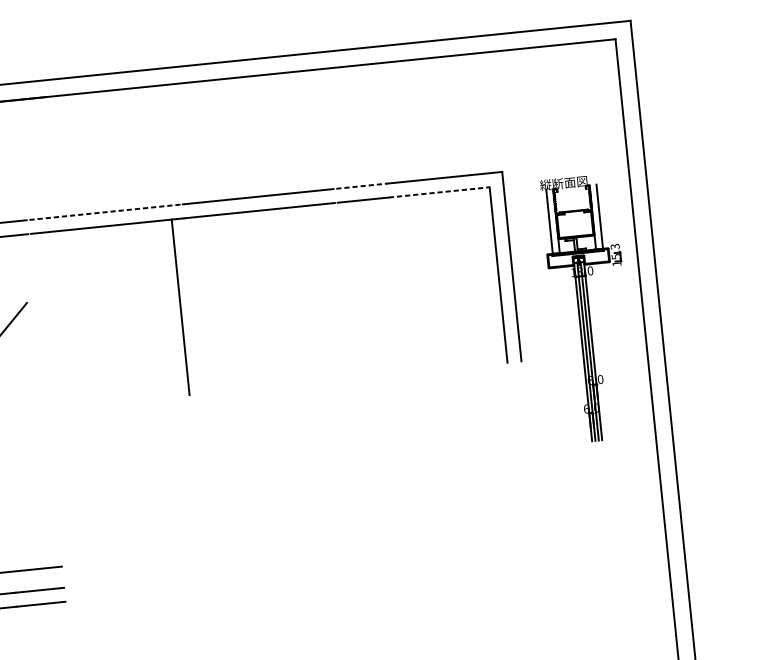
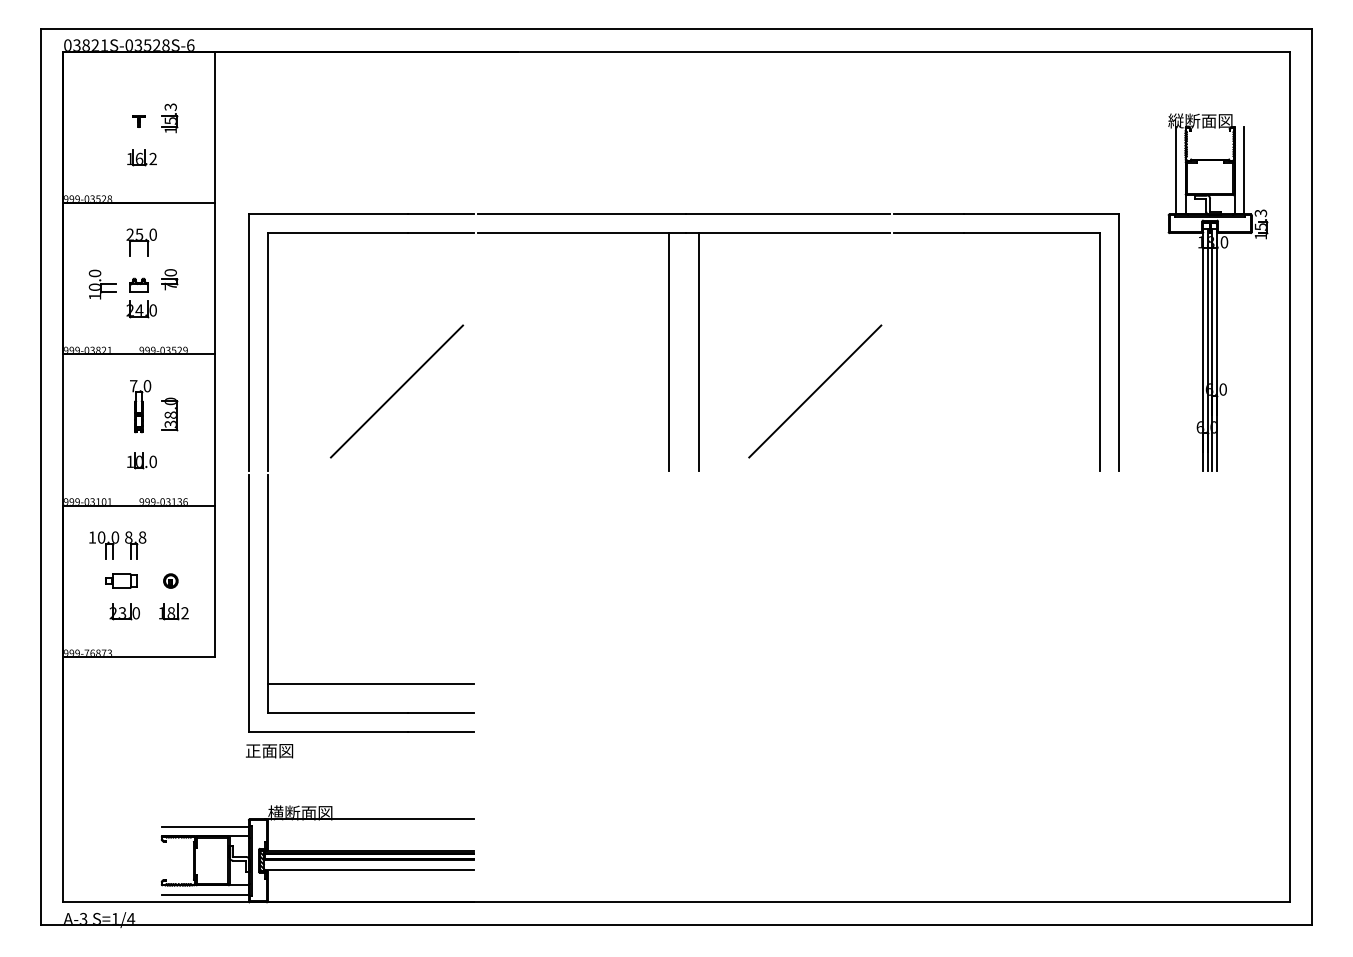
line: (361, 186) -> (928, 214), dashed -> solid
line: (439, 192) -> (1032, 233), dashed -> solid
line: (106, 212) -> (582, 214), dashed -> solid
line: (203, 305) -> (699, 352), added
part: (589, 308) -> (1217, 292), moved
line: (291, 325) -> (815, 391), added

